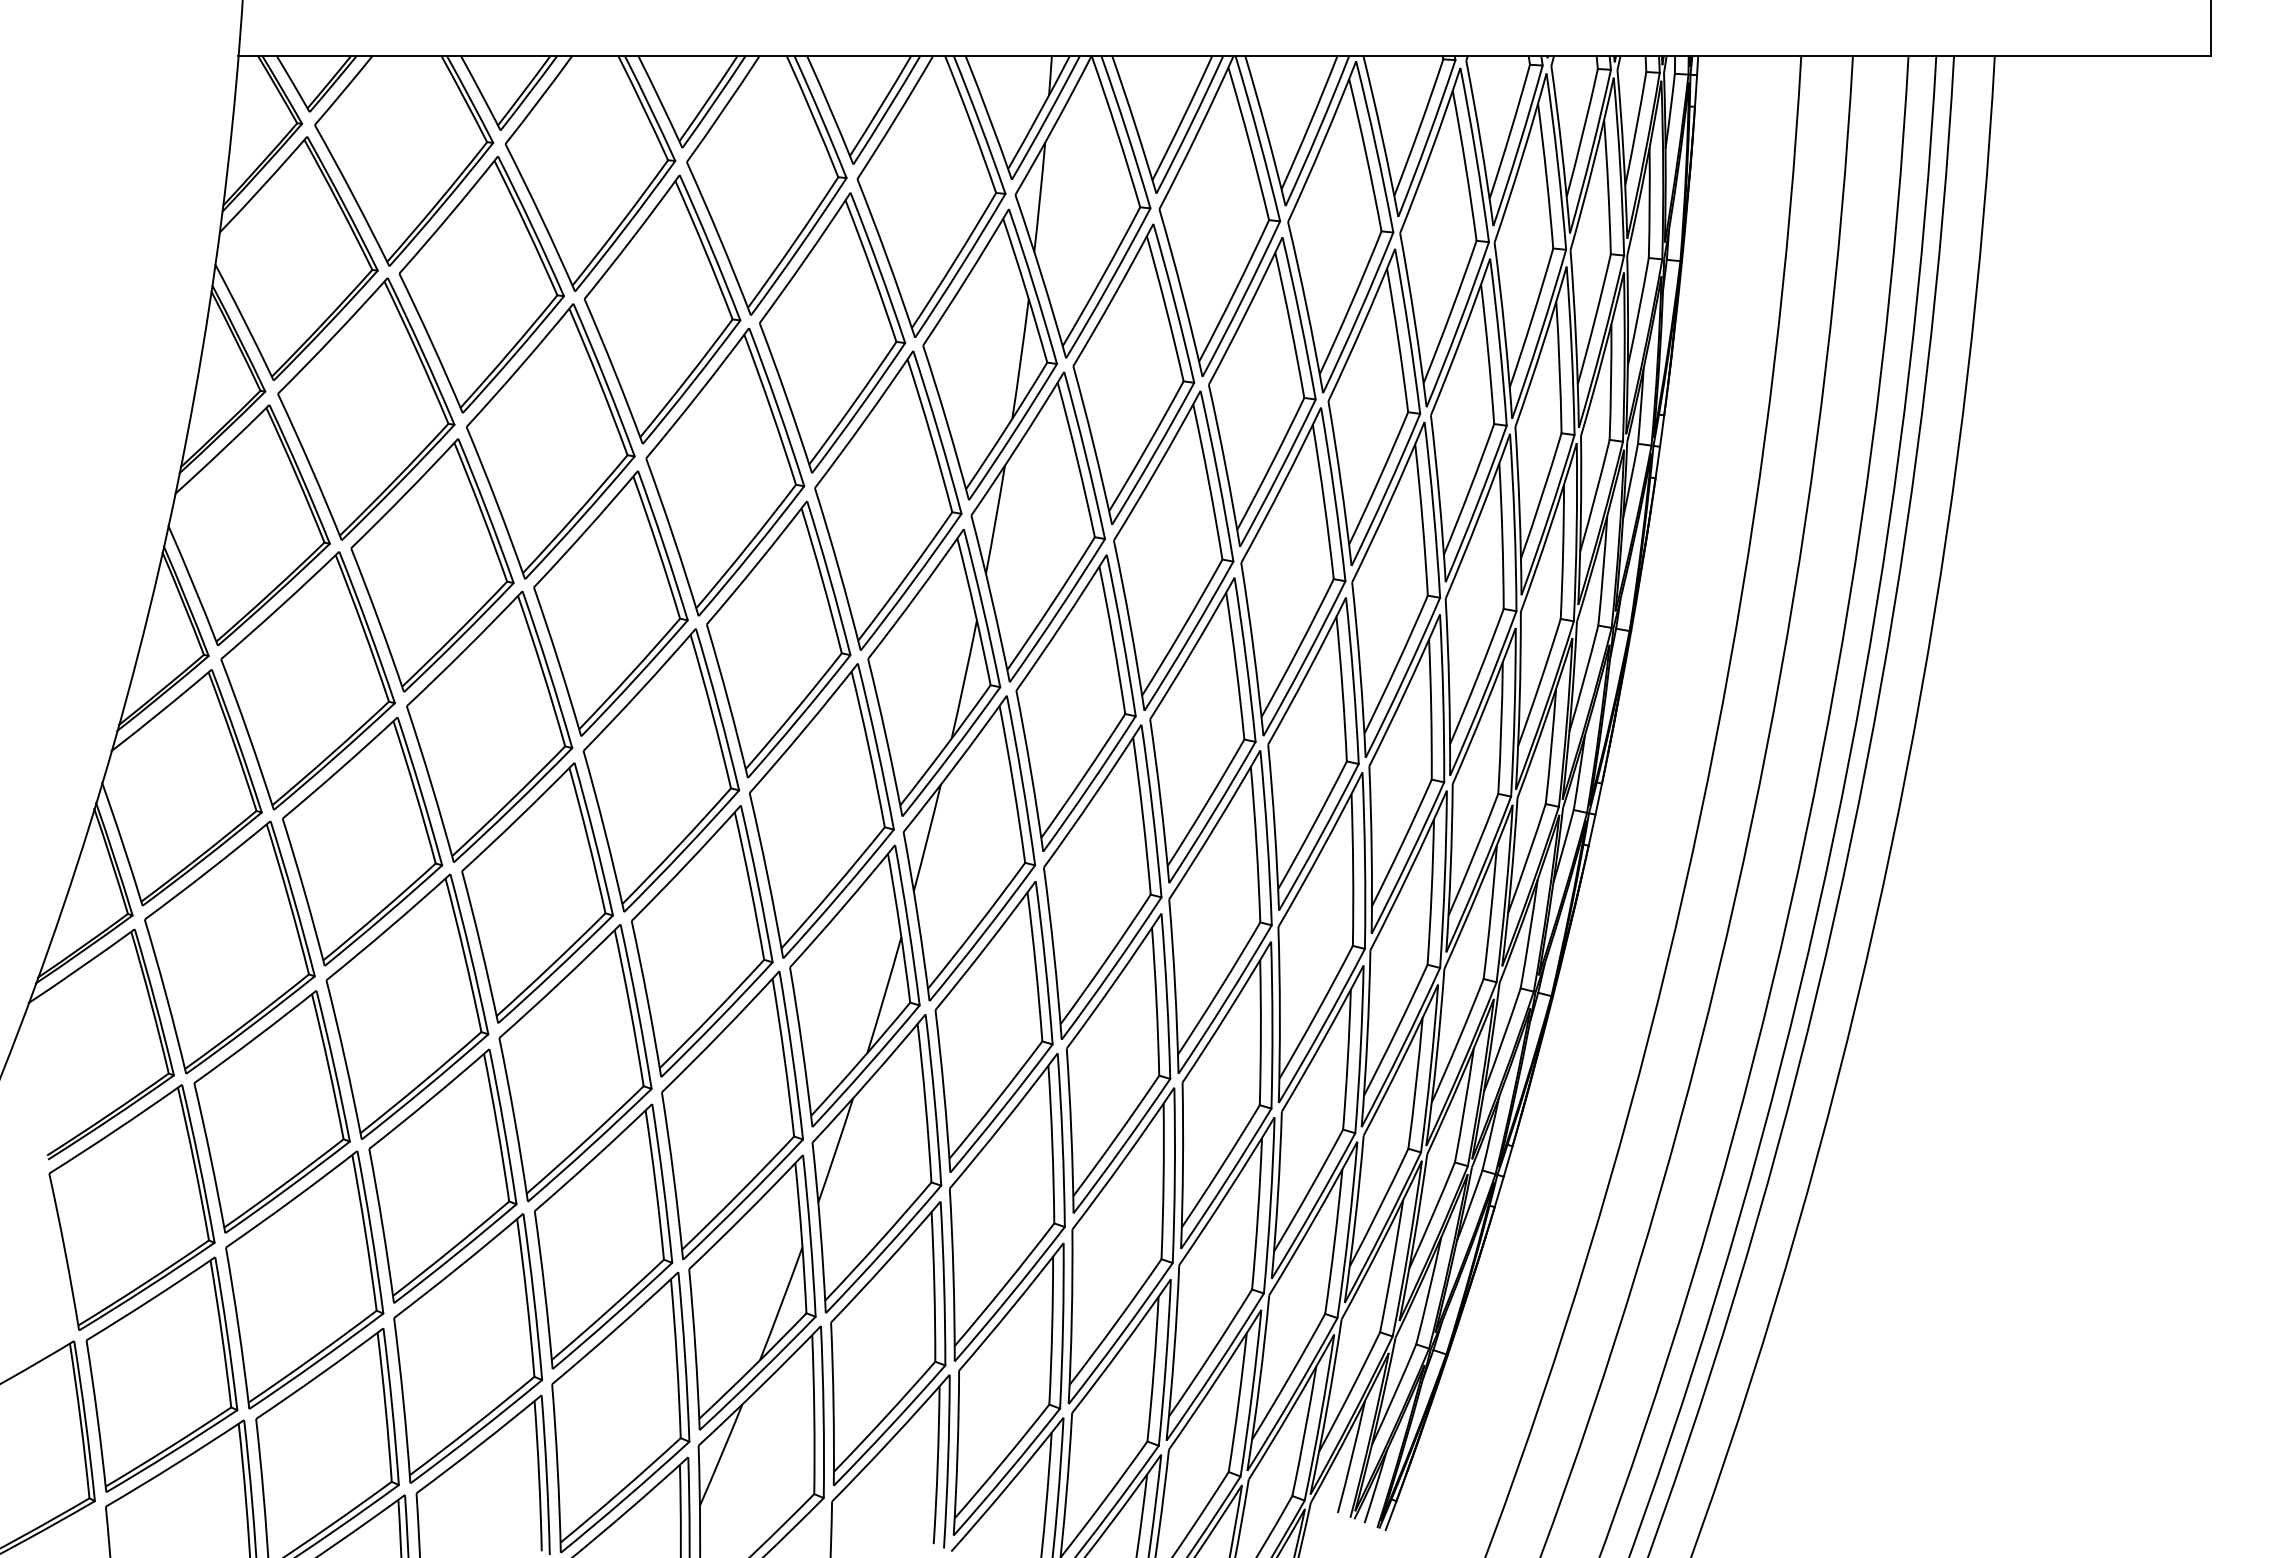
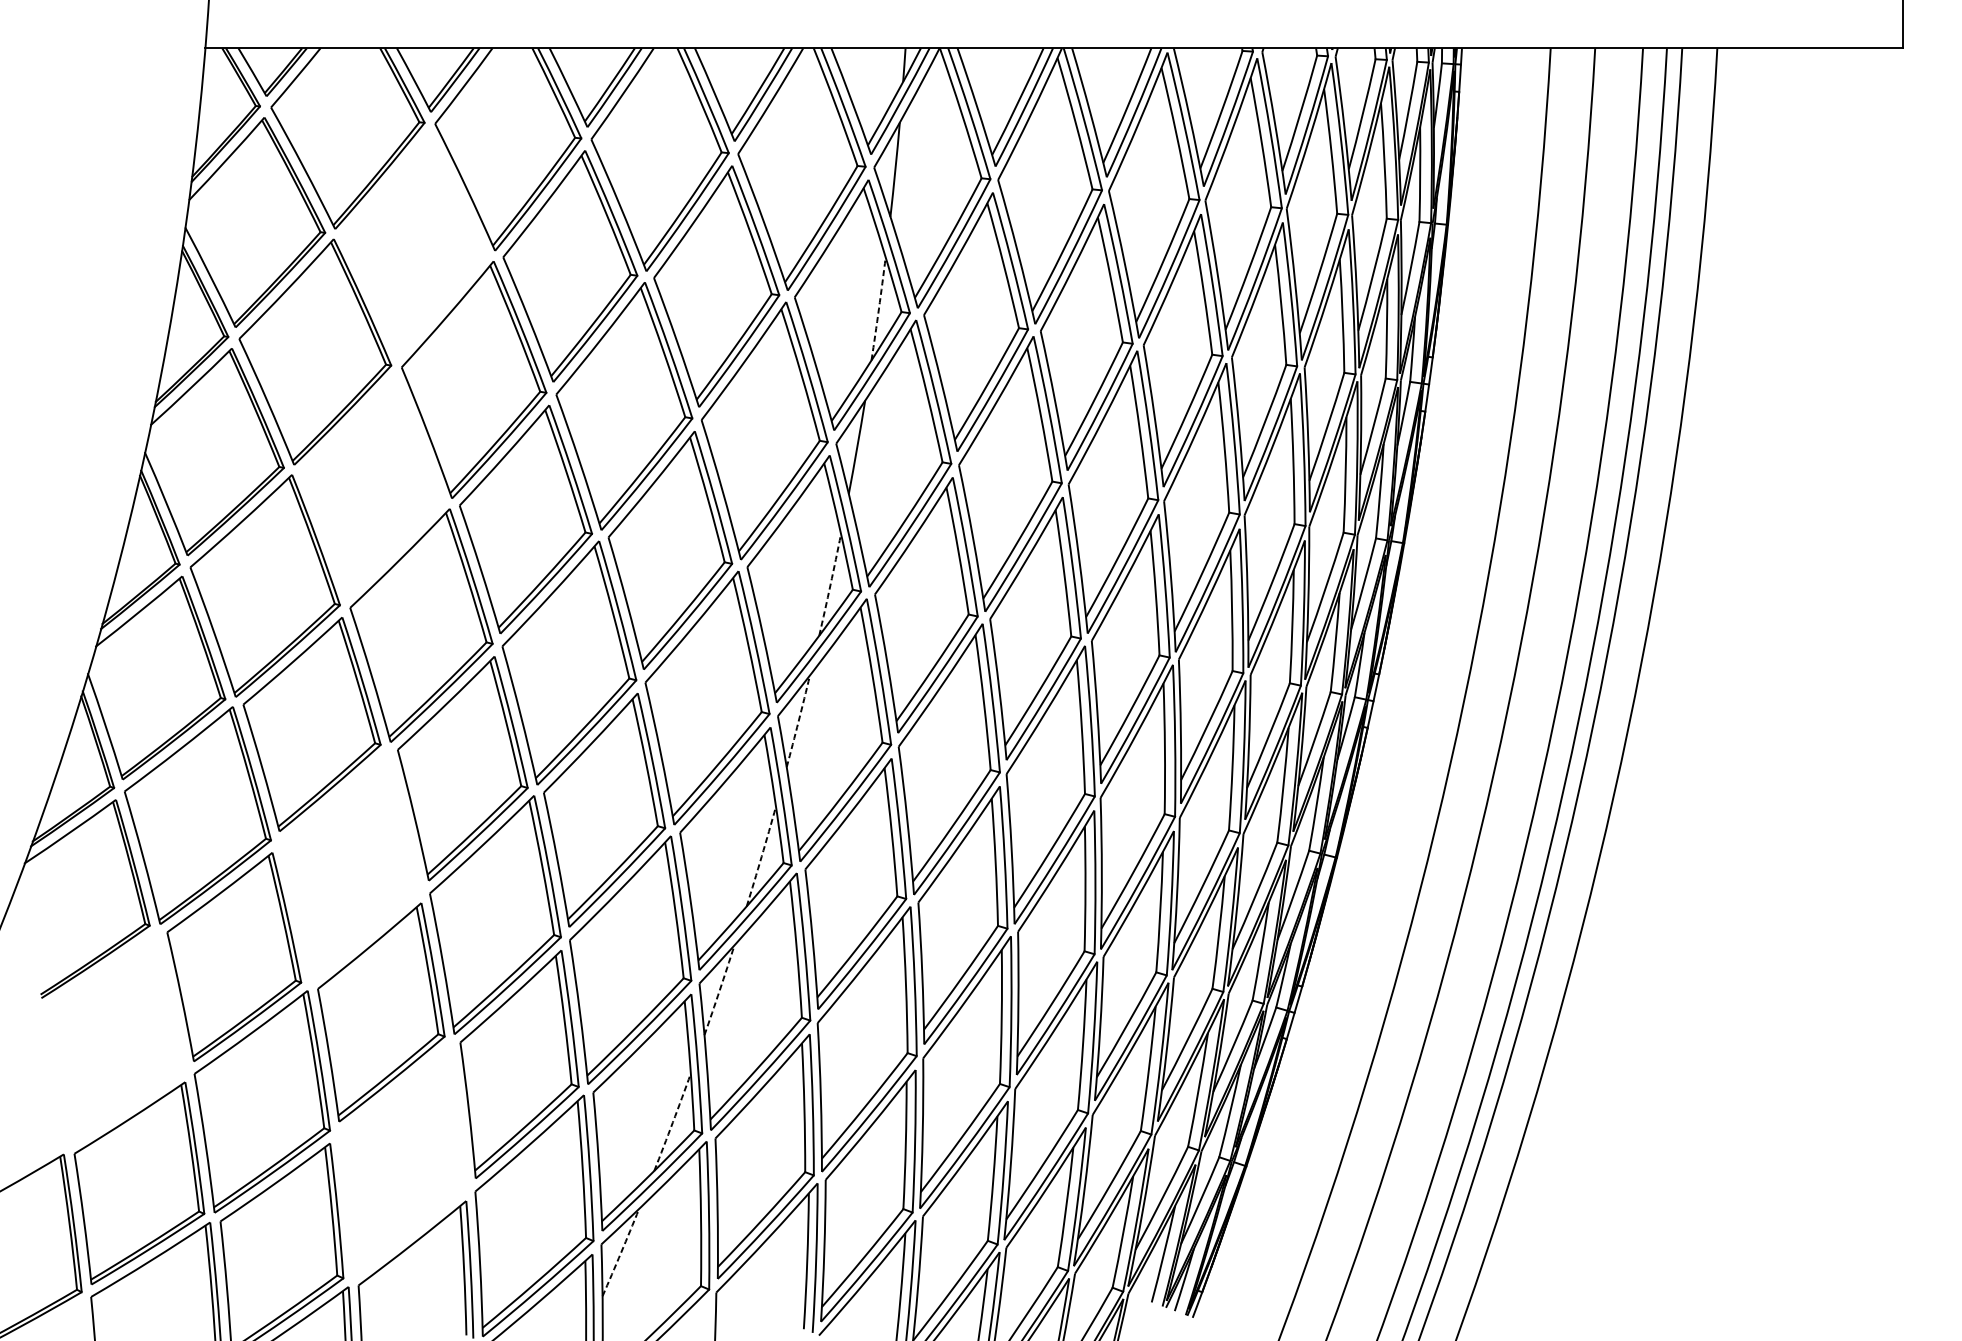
part: (481, 284) -> (414, 244), removed
arc: (1020, 359) -> (878, 309), solid -> dashed
part: (432, 565) -> (372, 486), removed
arc: (964, 679) -> (830, 584), solid -> dashed
arc: (927, 838) -> (798, 721), solid -> dashed
arc: (884, 995) -> (761, 856), solid -> dashed
part: (407, 1006) -> (350, 866), removed
arc: (836, 1150) -> (720, 990), solid -> dashed
part: (131, 1207) -> (113, 1039), removed
arc: (781, 1303) -> (672, 1122), solid -> dashed
part: (468, 1348) -> (403, 1160), removed
arc: (721, 1455) -> (621, 1252), solid -> dashed

